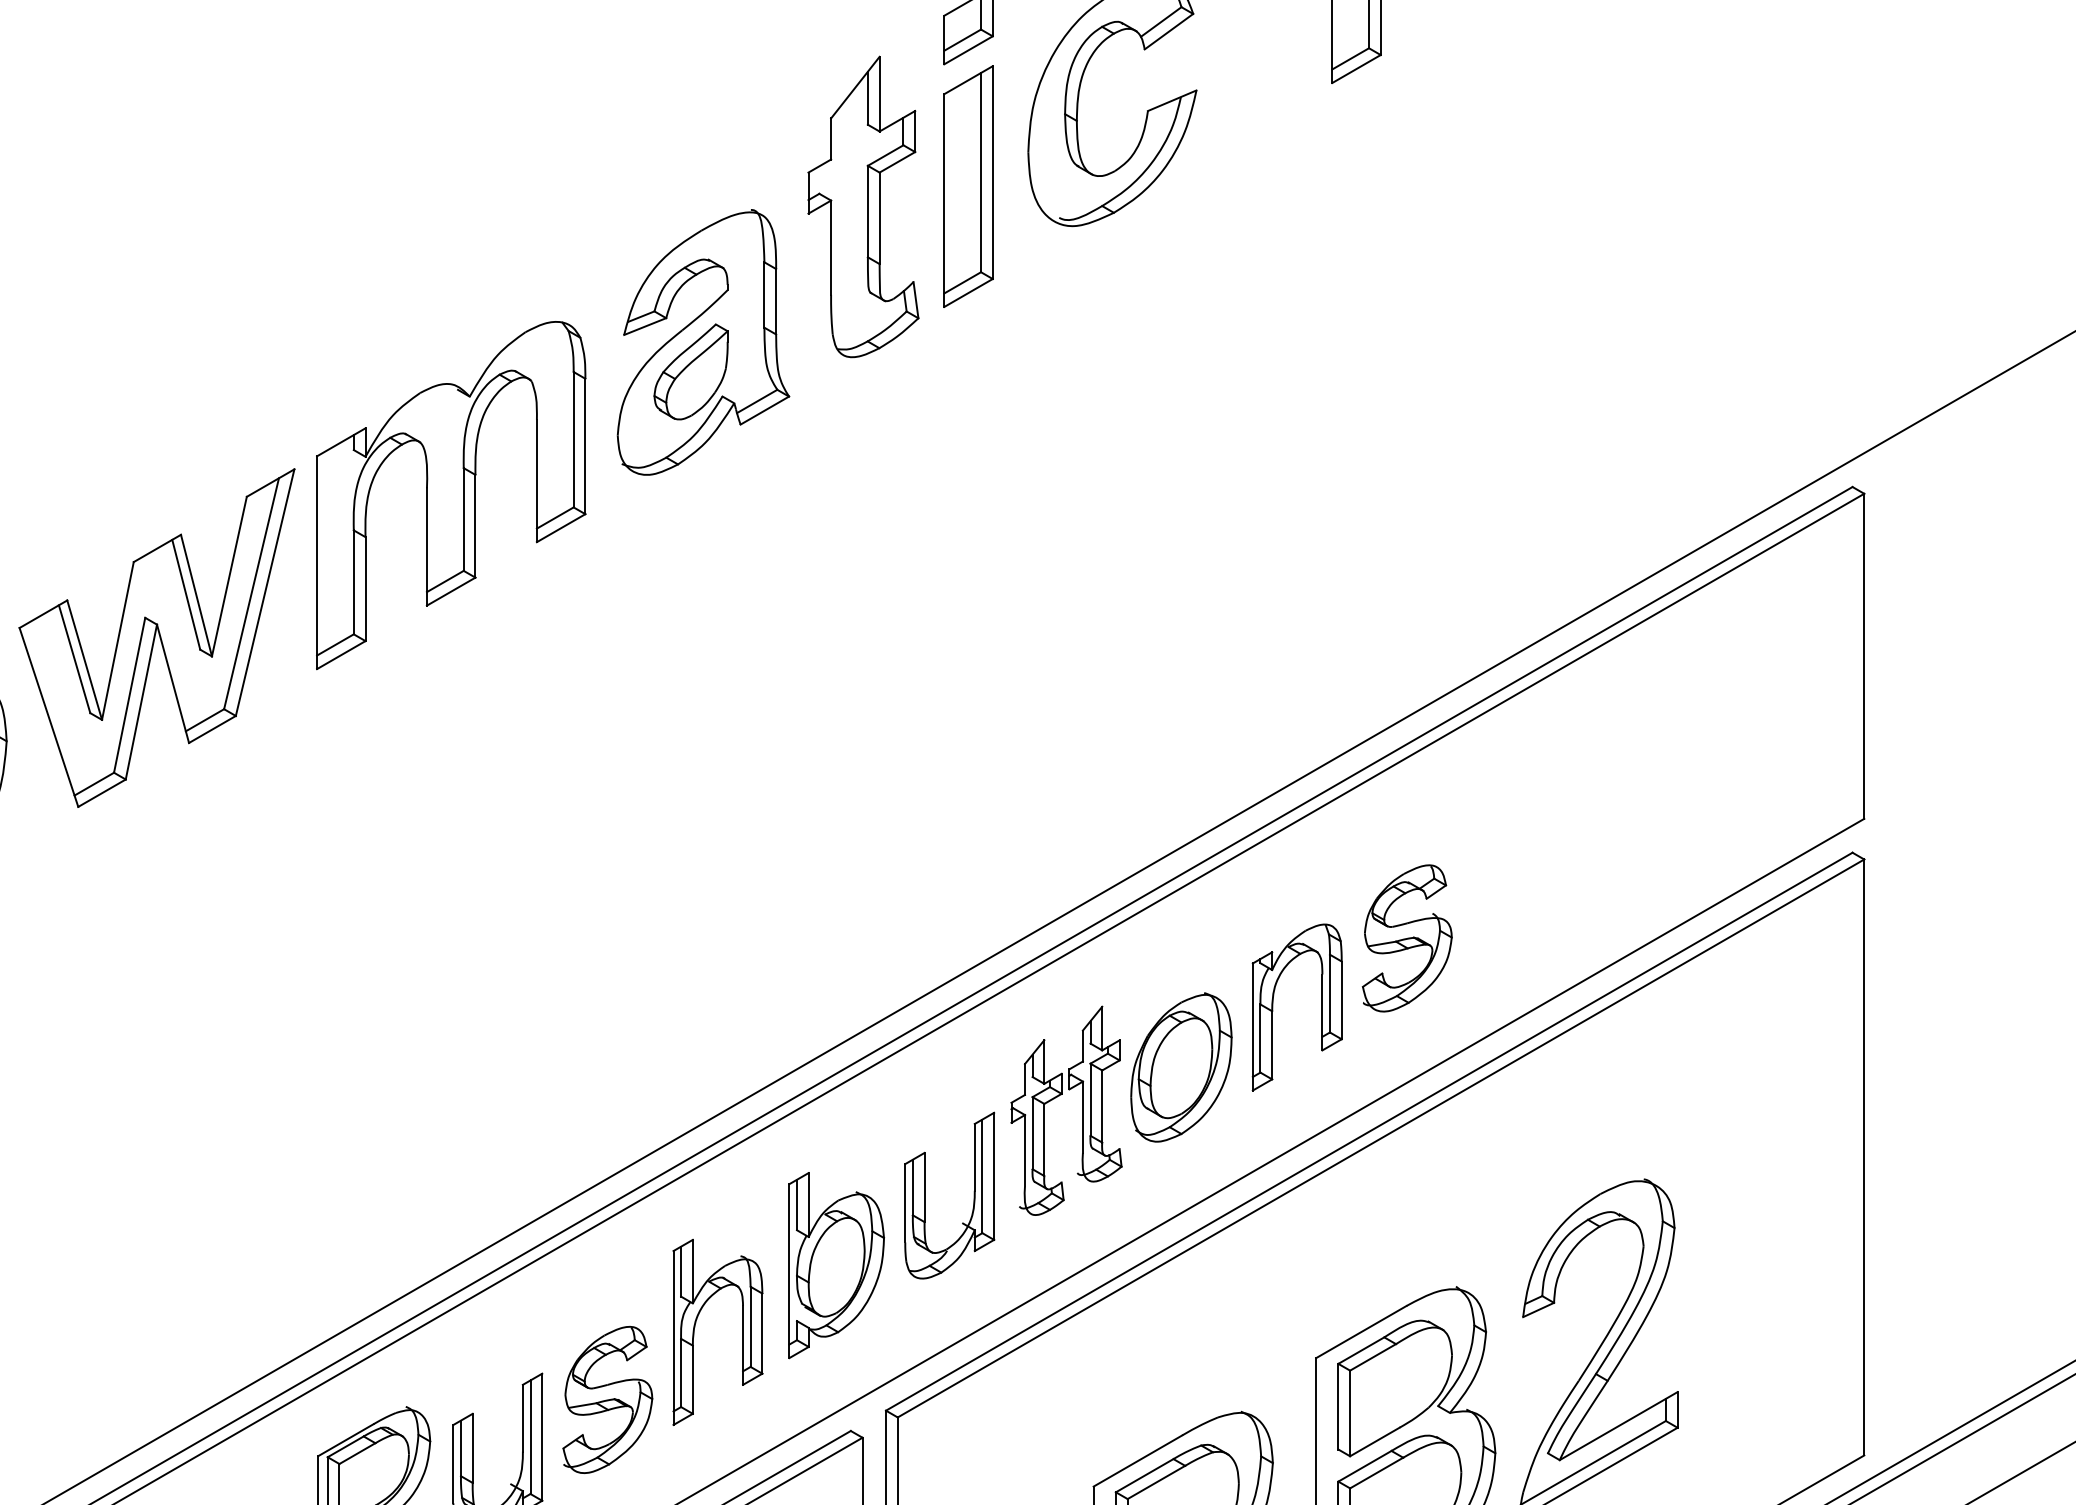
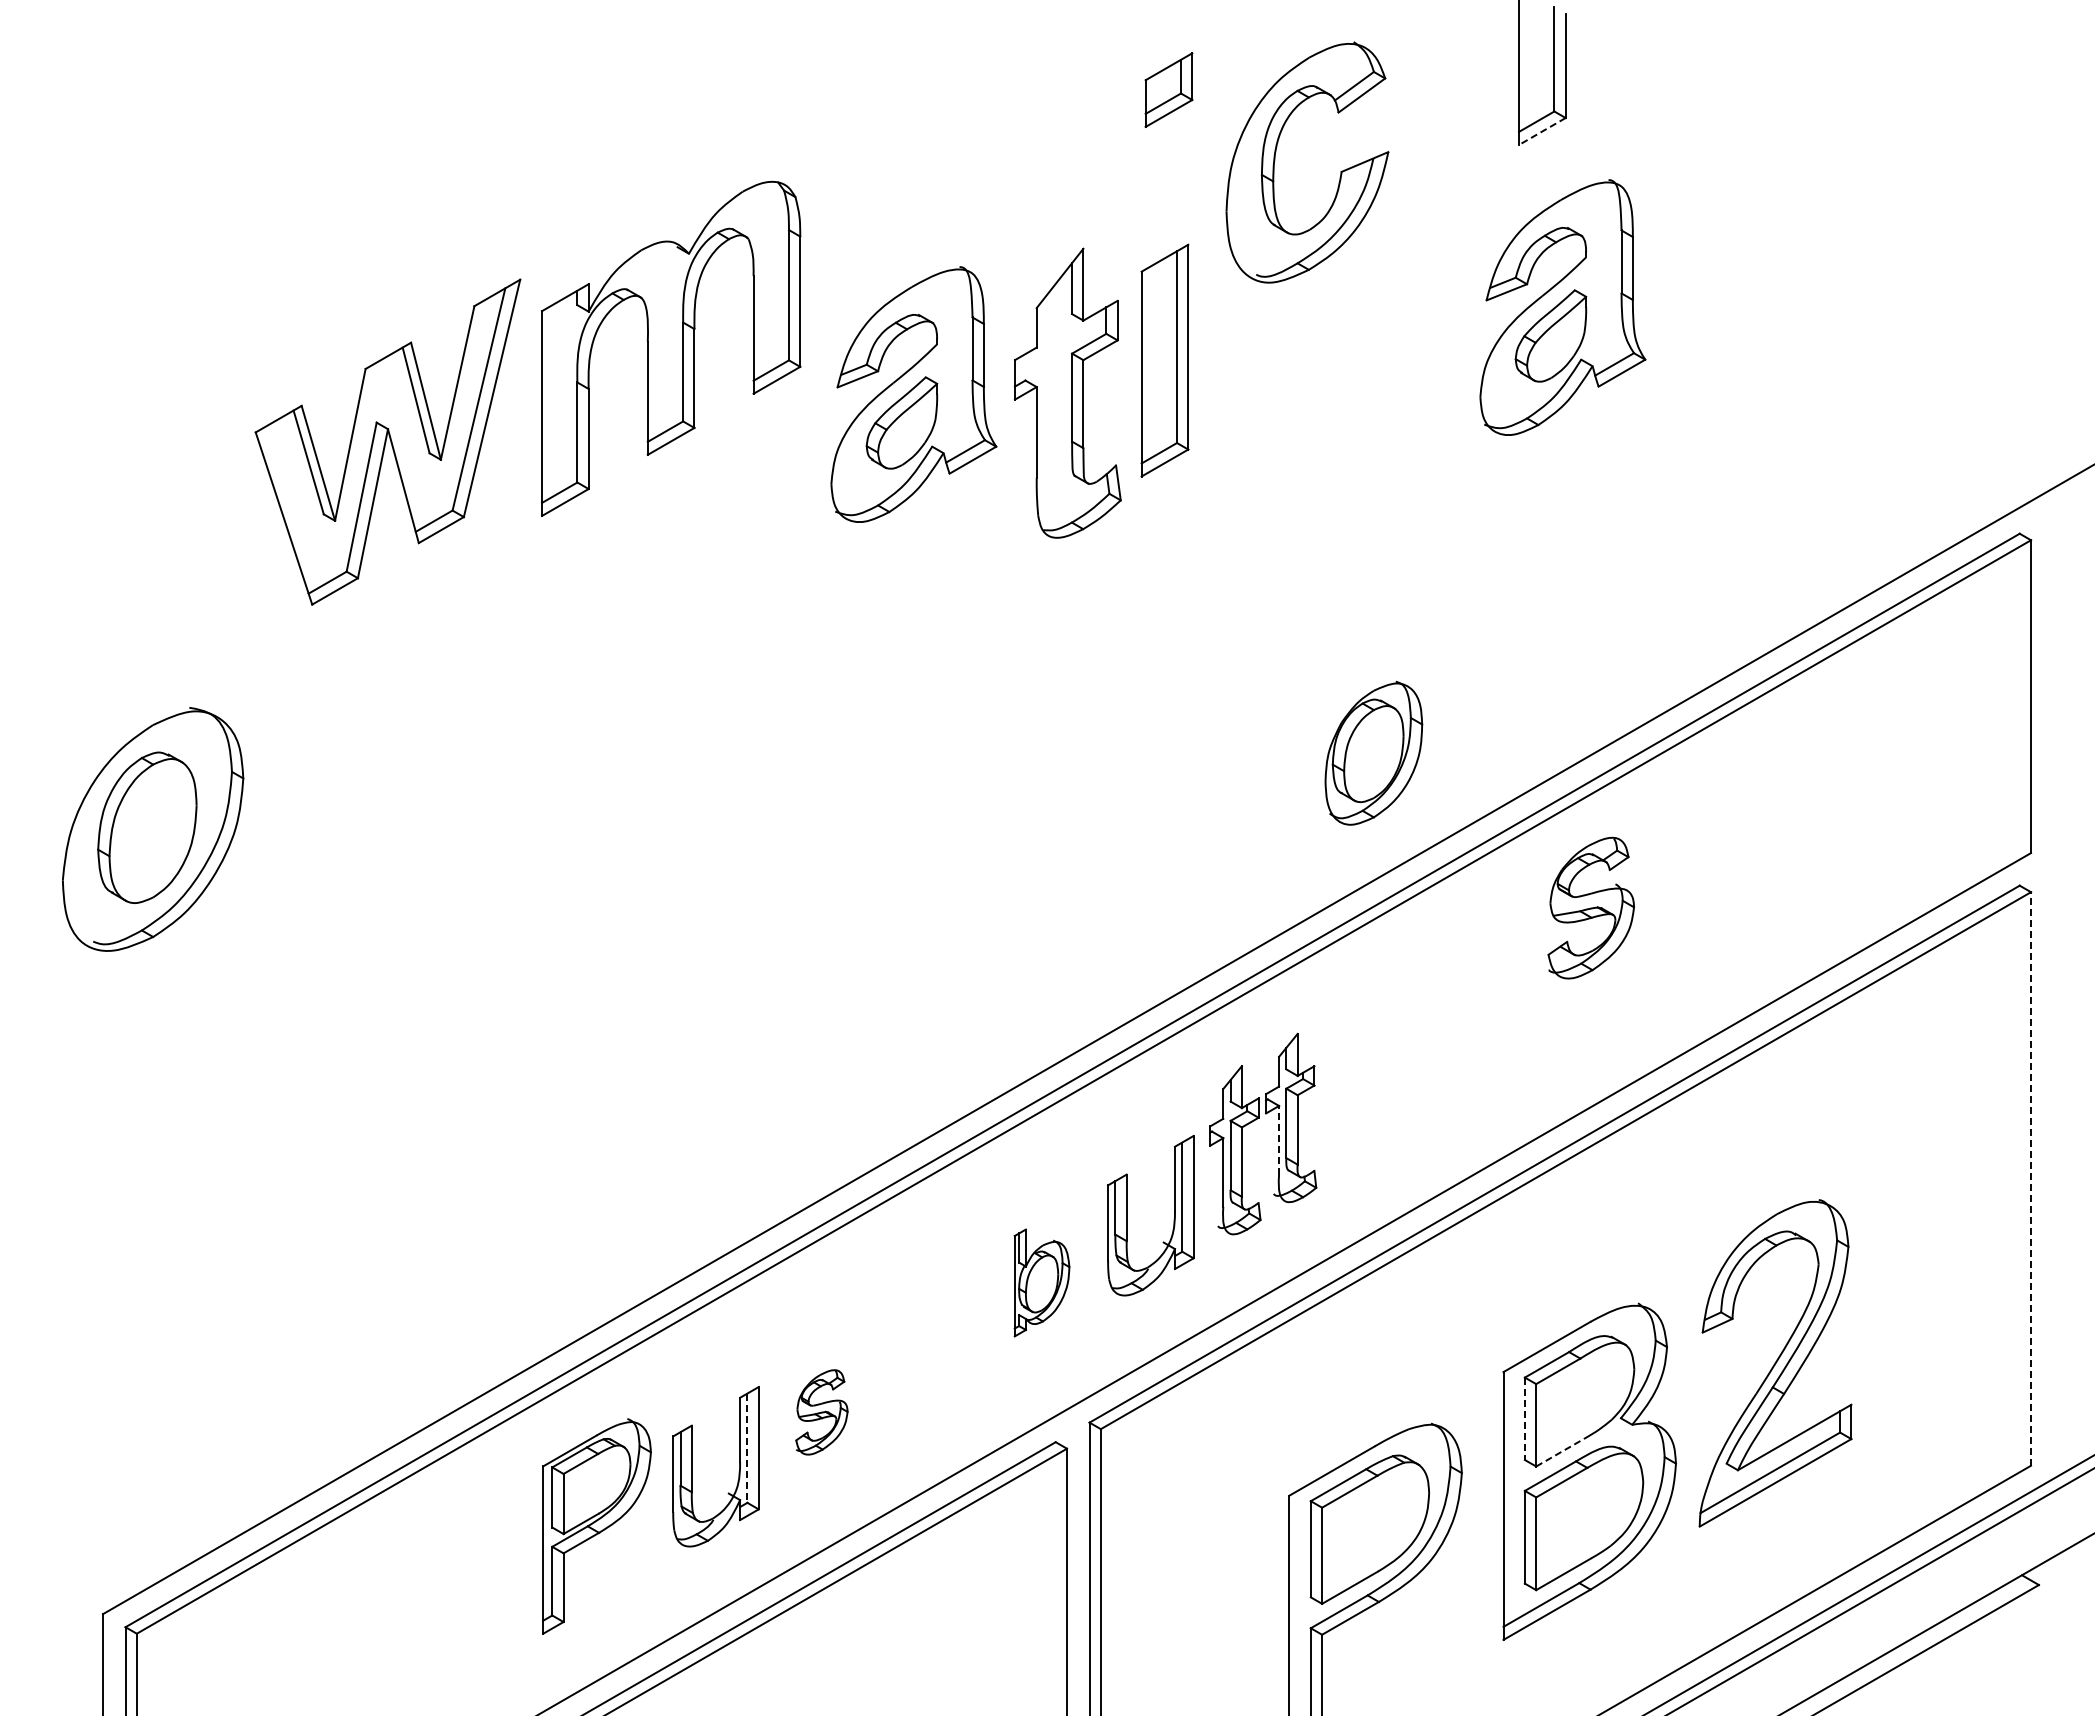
line: (1356, 69) -> (1542, 131), solid -> dashed
part: (968, 186) -> (1164, 360), moved
part: (863, 206) -> (1067, 392), moved
part: (1377, 251) -> (1562, 307), added
part: (451, 495) -> (671, 348), moved
part: (156, 637) -> (387, 441), moved
part: (1406, 937) -> (1590, 907), moved
part: (1273, 1007) -> (1462, 1034), removed
part: (1181, 1066) -> (1373, 752), moved
line: (1083, 1116) -> (1279, 1139), solid -> dashed
line: (1864, 1156) -> (2031, 1178), solid -> dashed
part: (836, 1265) -> (1041, 1282), size x0.6
part: (695, 1326) -> (906, 1341), removed
part: (607, 1400) -> (821, 1412), size x0.6
line: (1337, 1407) -> (1524, 1419), solid -> dashed
line: (530, 1437) -> (747, 1448), solid -> dashed
line: (1375, 1441) -> (1560, 1452), solid -> dashed

